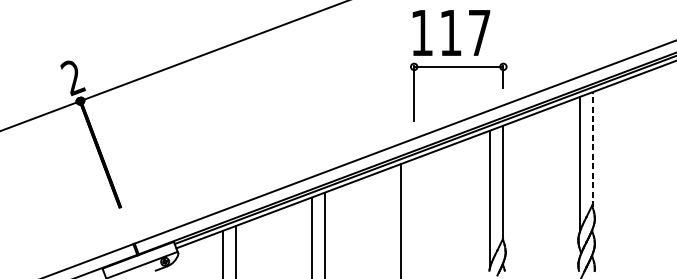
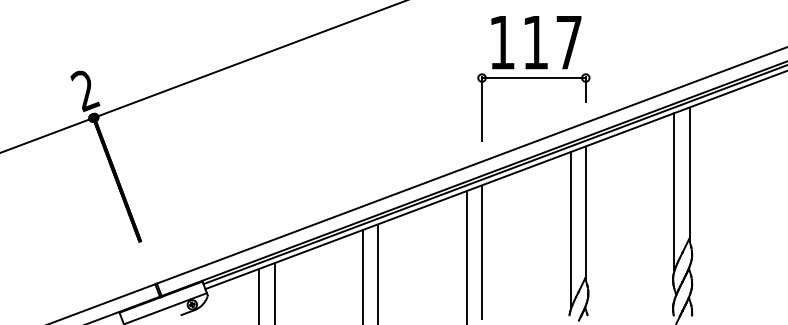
text: (451, 32) -> (536, 42), moved
line: (592, 149) -> (689, 174), dashed -> solid
line: (414, 216) -> (482, 252), added

